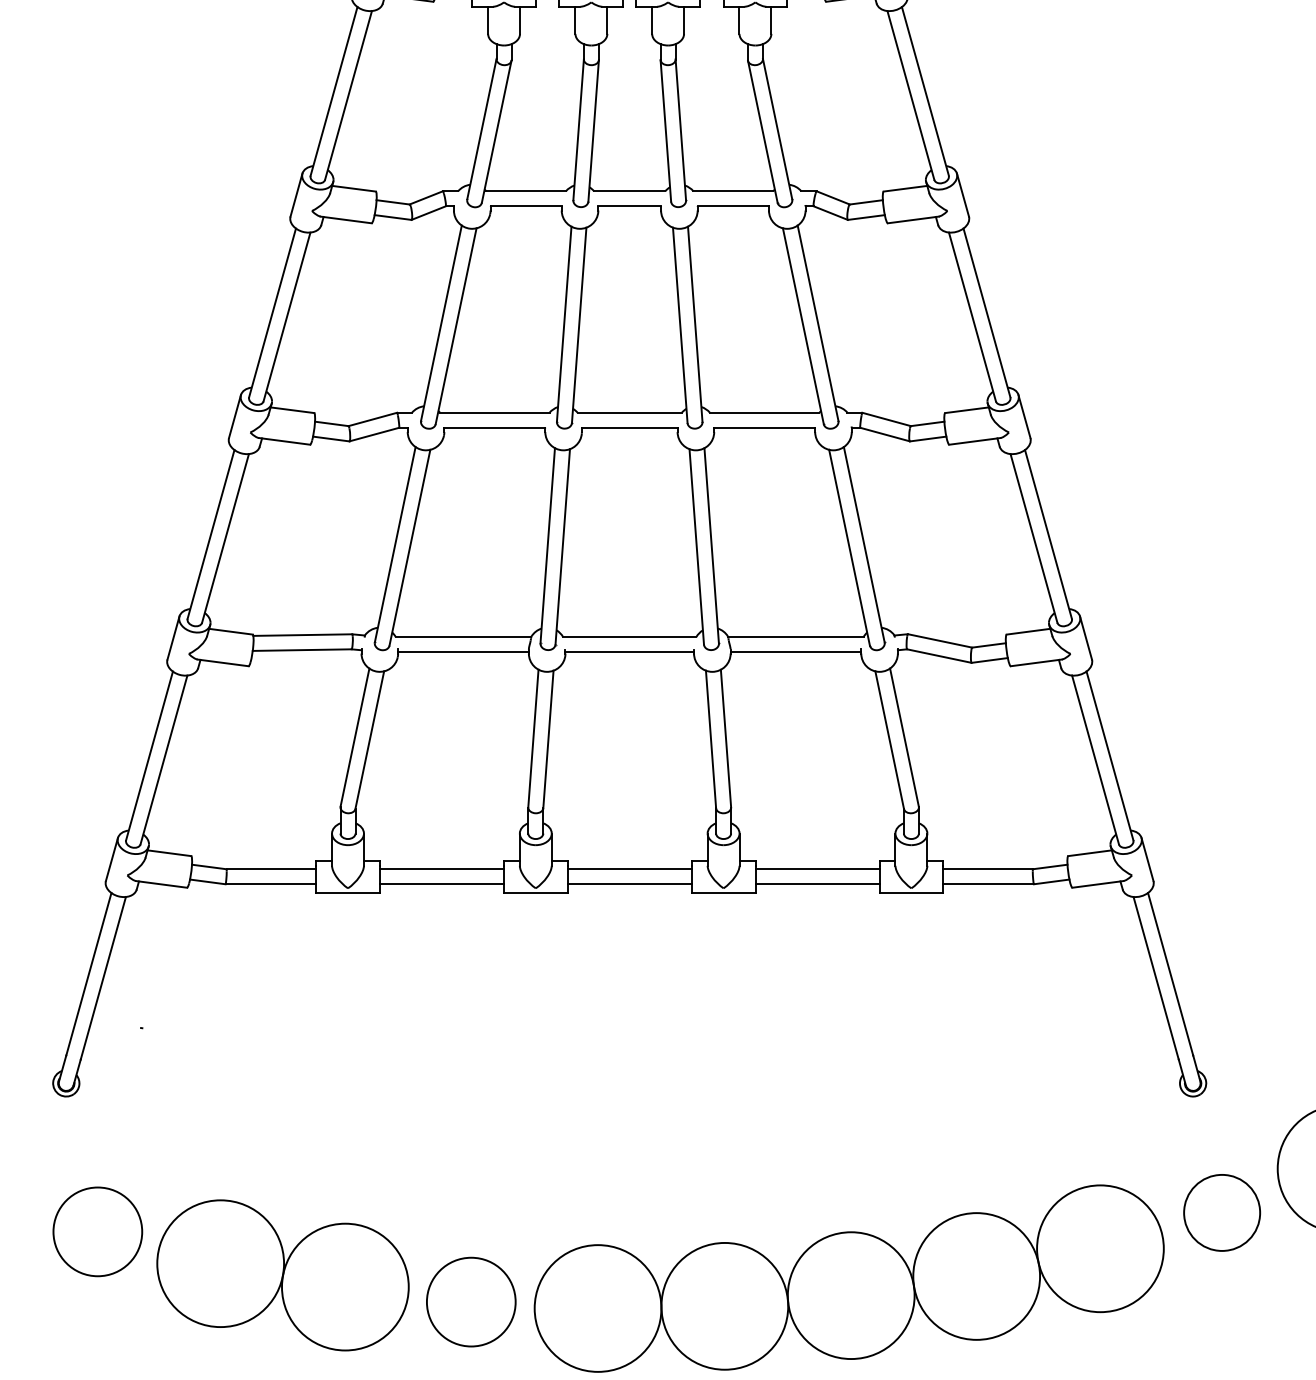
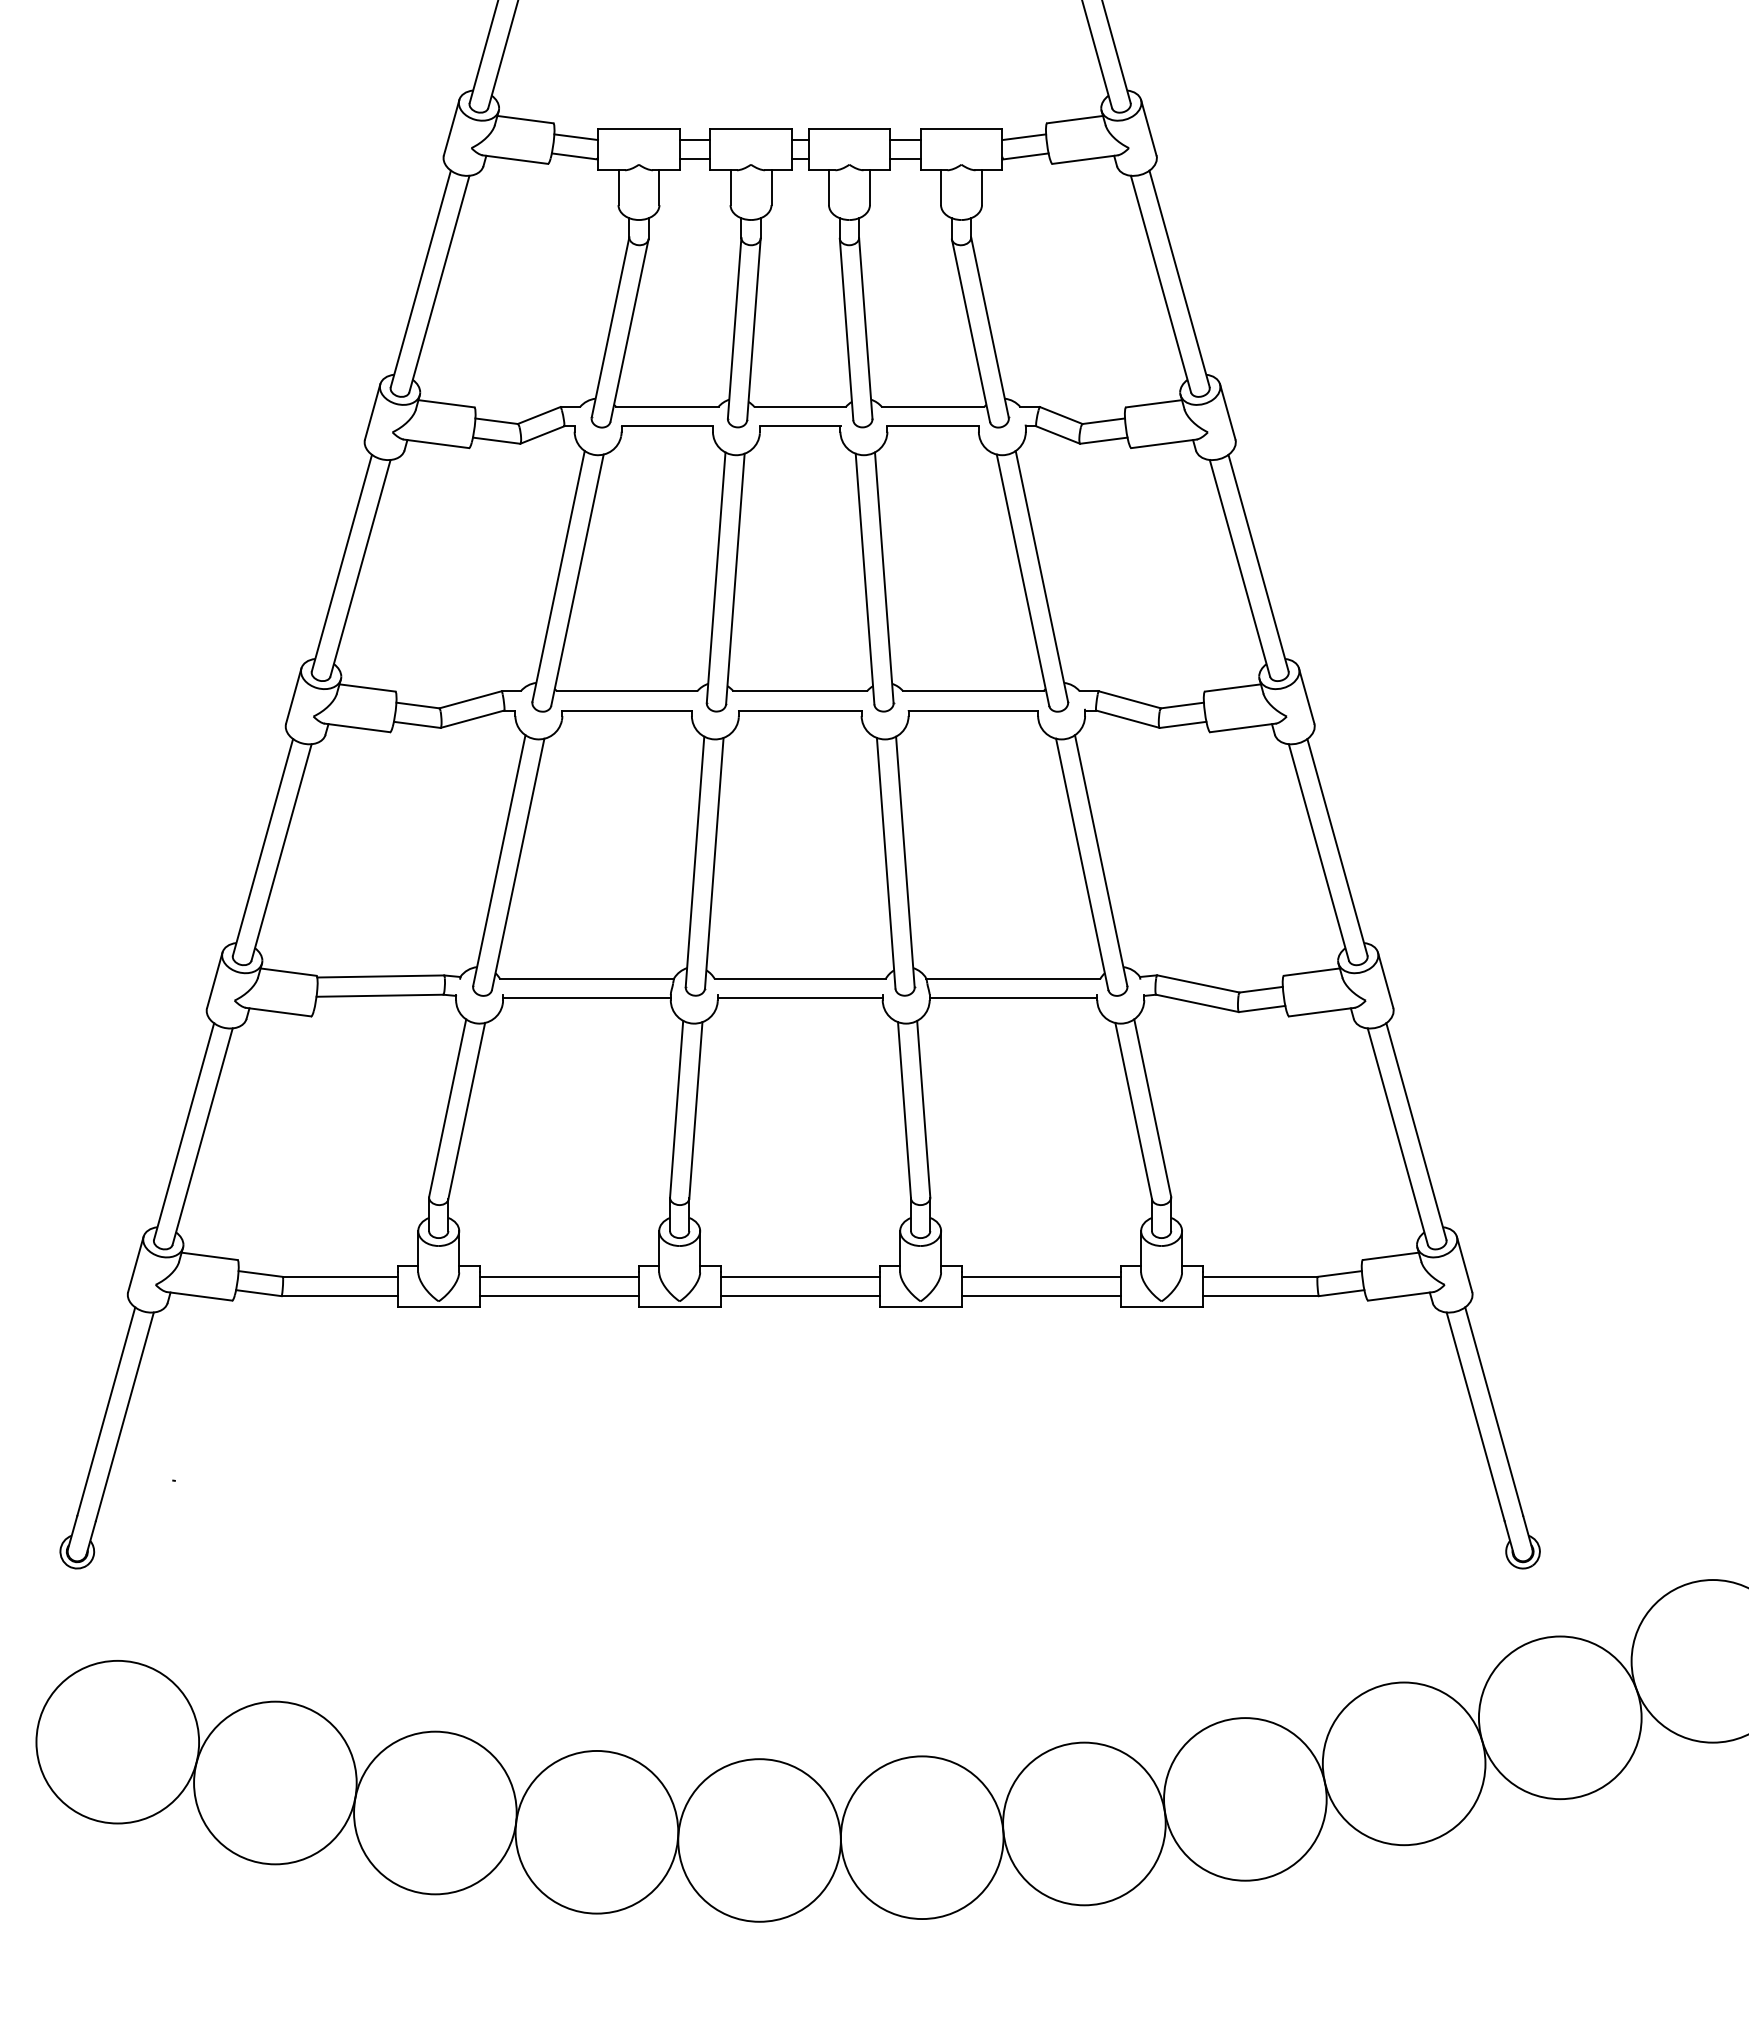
circle: (1221, 1212) -> (1559, 1717), size x1.67
circle: (97, 1231) -> (117, 1741), size x1.43
circle: (470, 1301) -> (596, 1831), size x1.43

